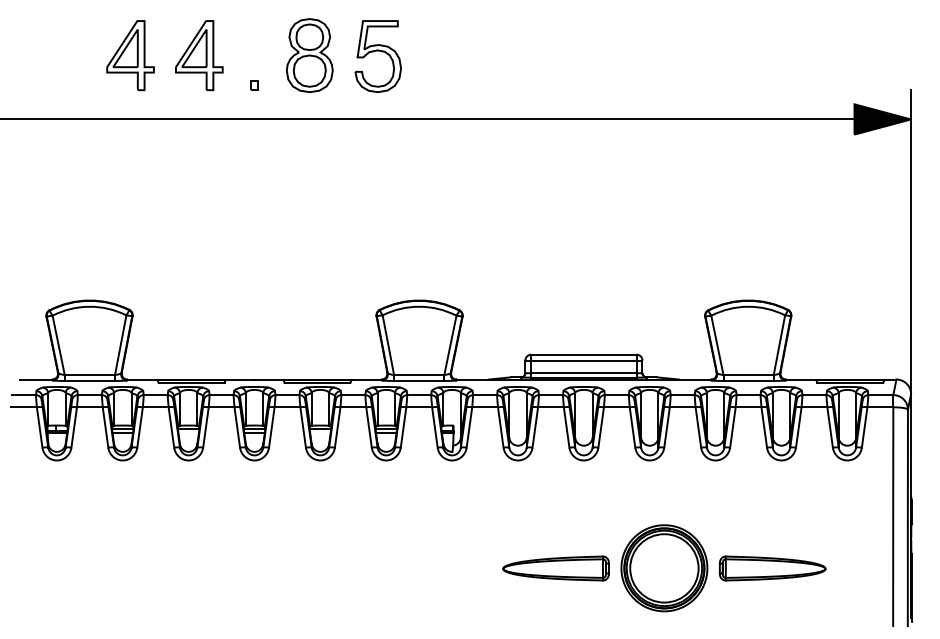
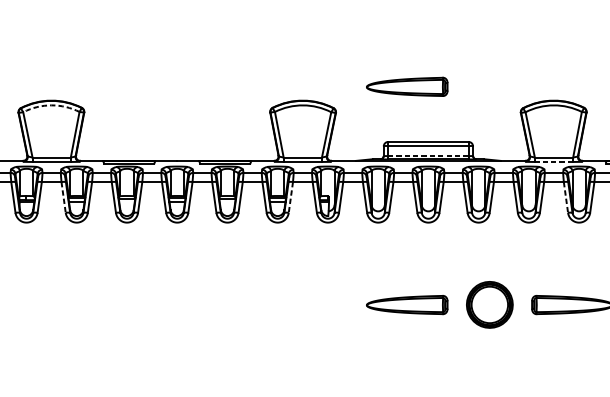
part: (555, 282) -> (406, 86), added
arc: (89, 306) -> (51, 105), solid -> dashed
line: (583, 373) -> (428, 156), solid -> dashed
line: (748, 380) -> (553, 161), solid -> dashed
line: (105, 427) -> (63, 197), solid -> dashed
line: (403, 427) -> (290, 197), solid -> dashed
line: (764, 427) -> (566, 197), solid -> dashed
part: (664, 568) -> (489, 305), size x0.7

